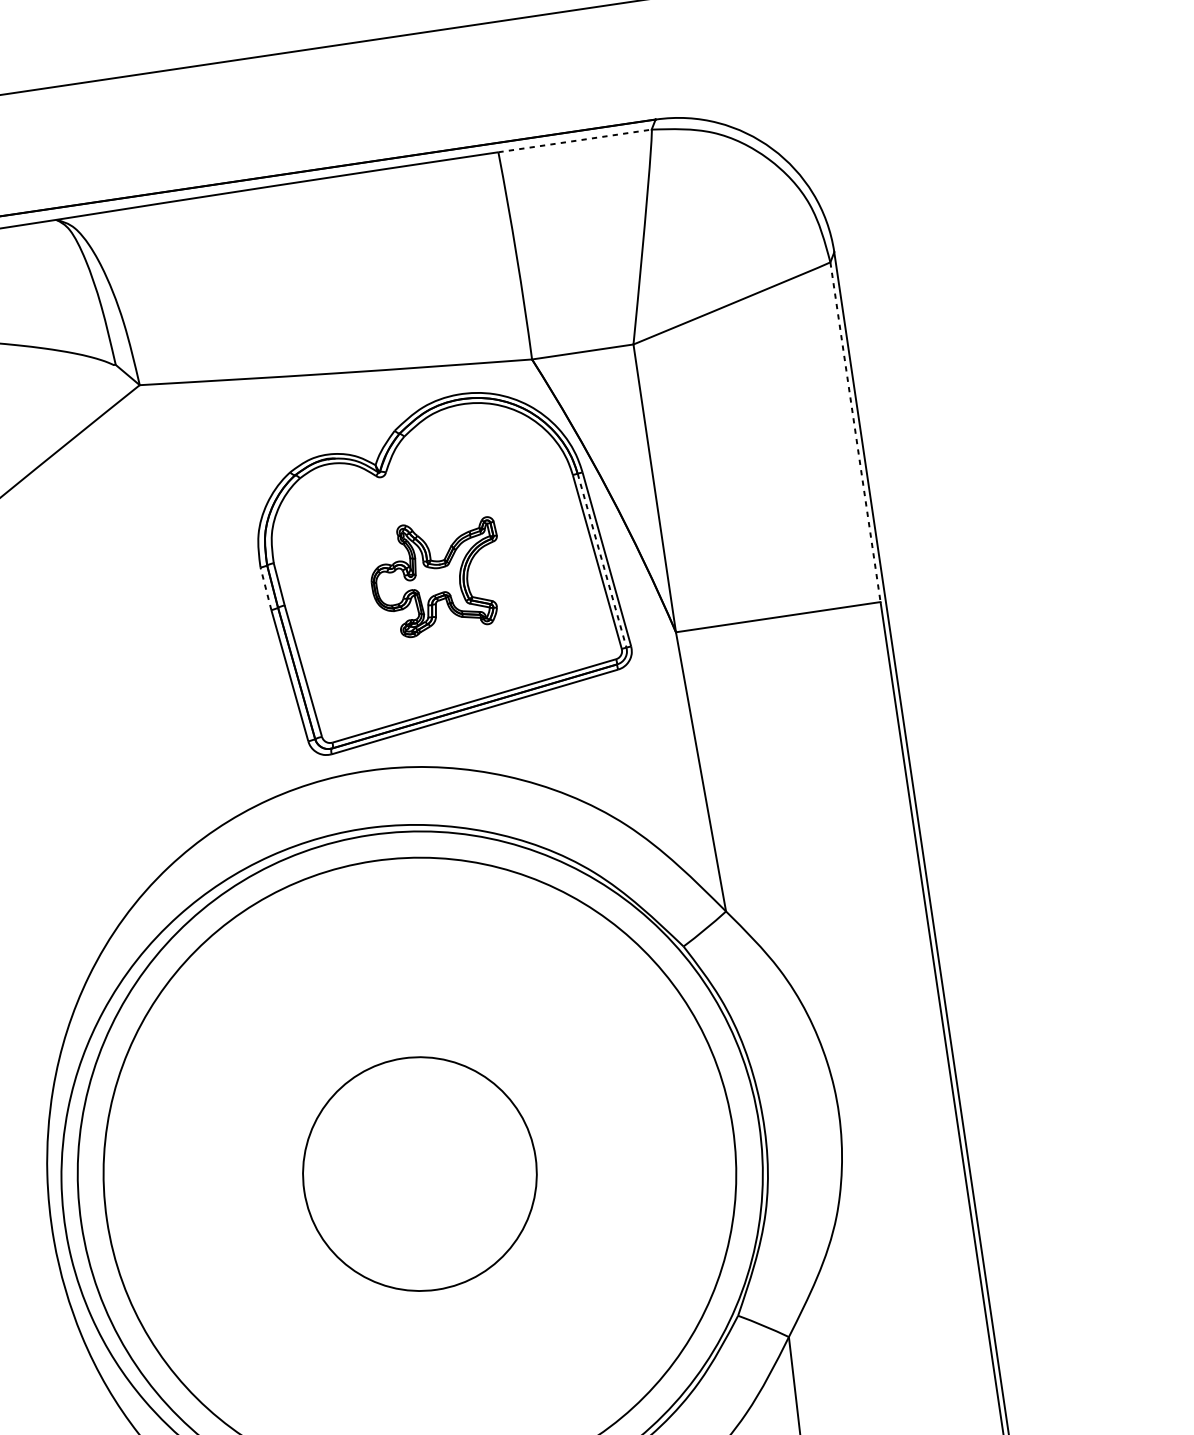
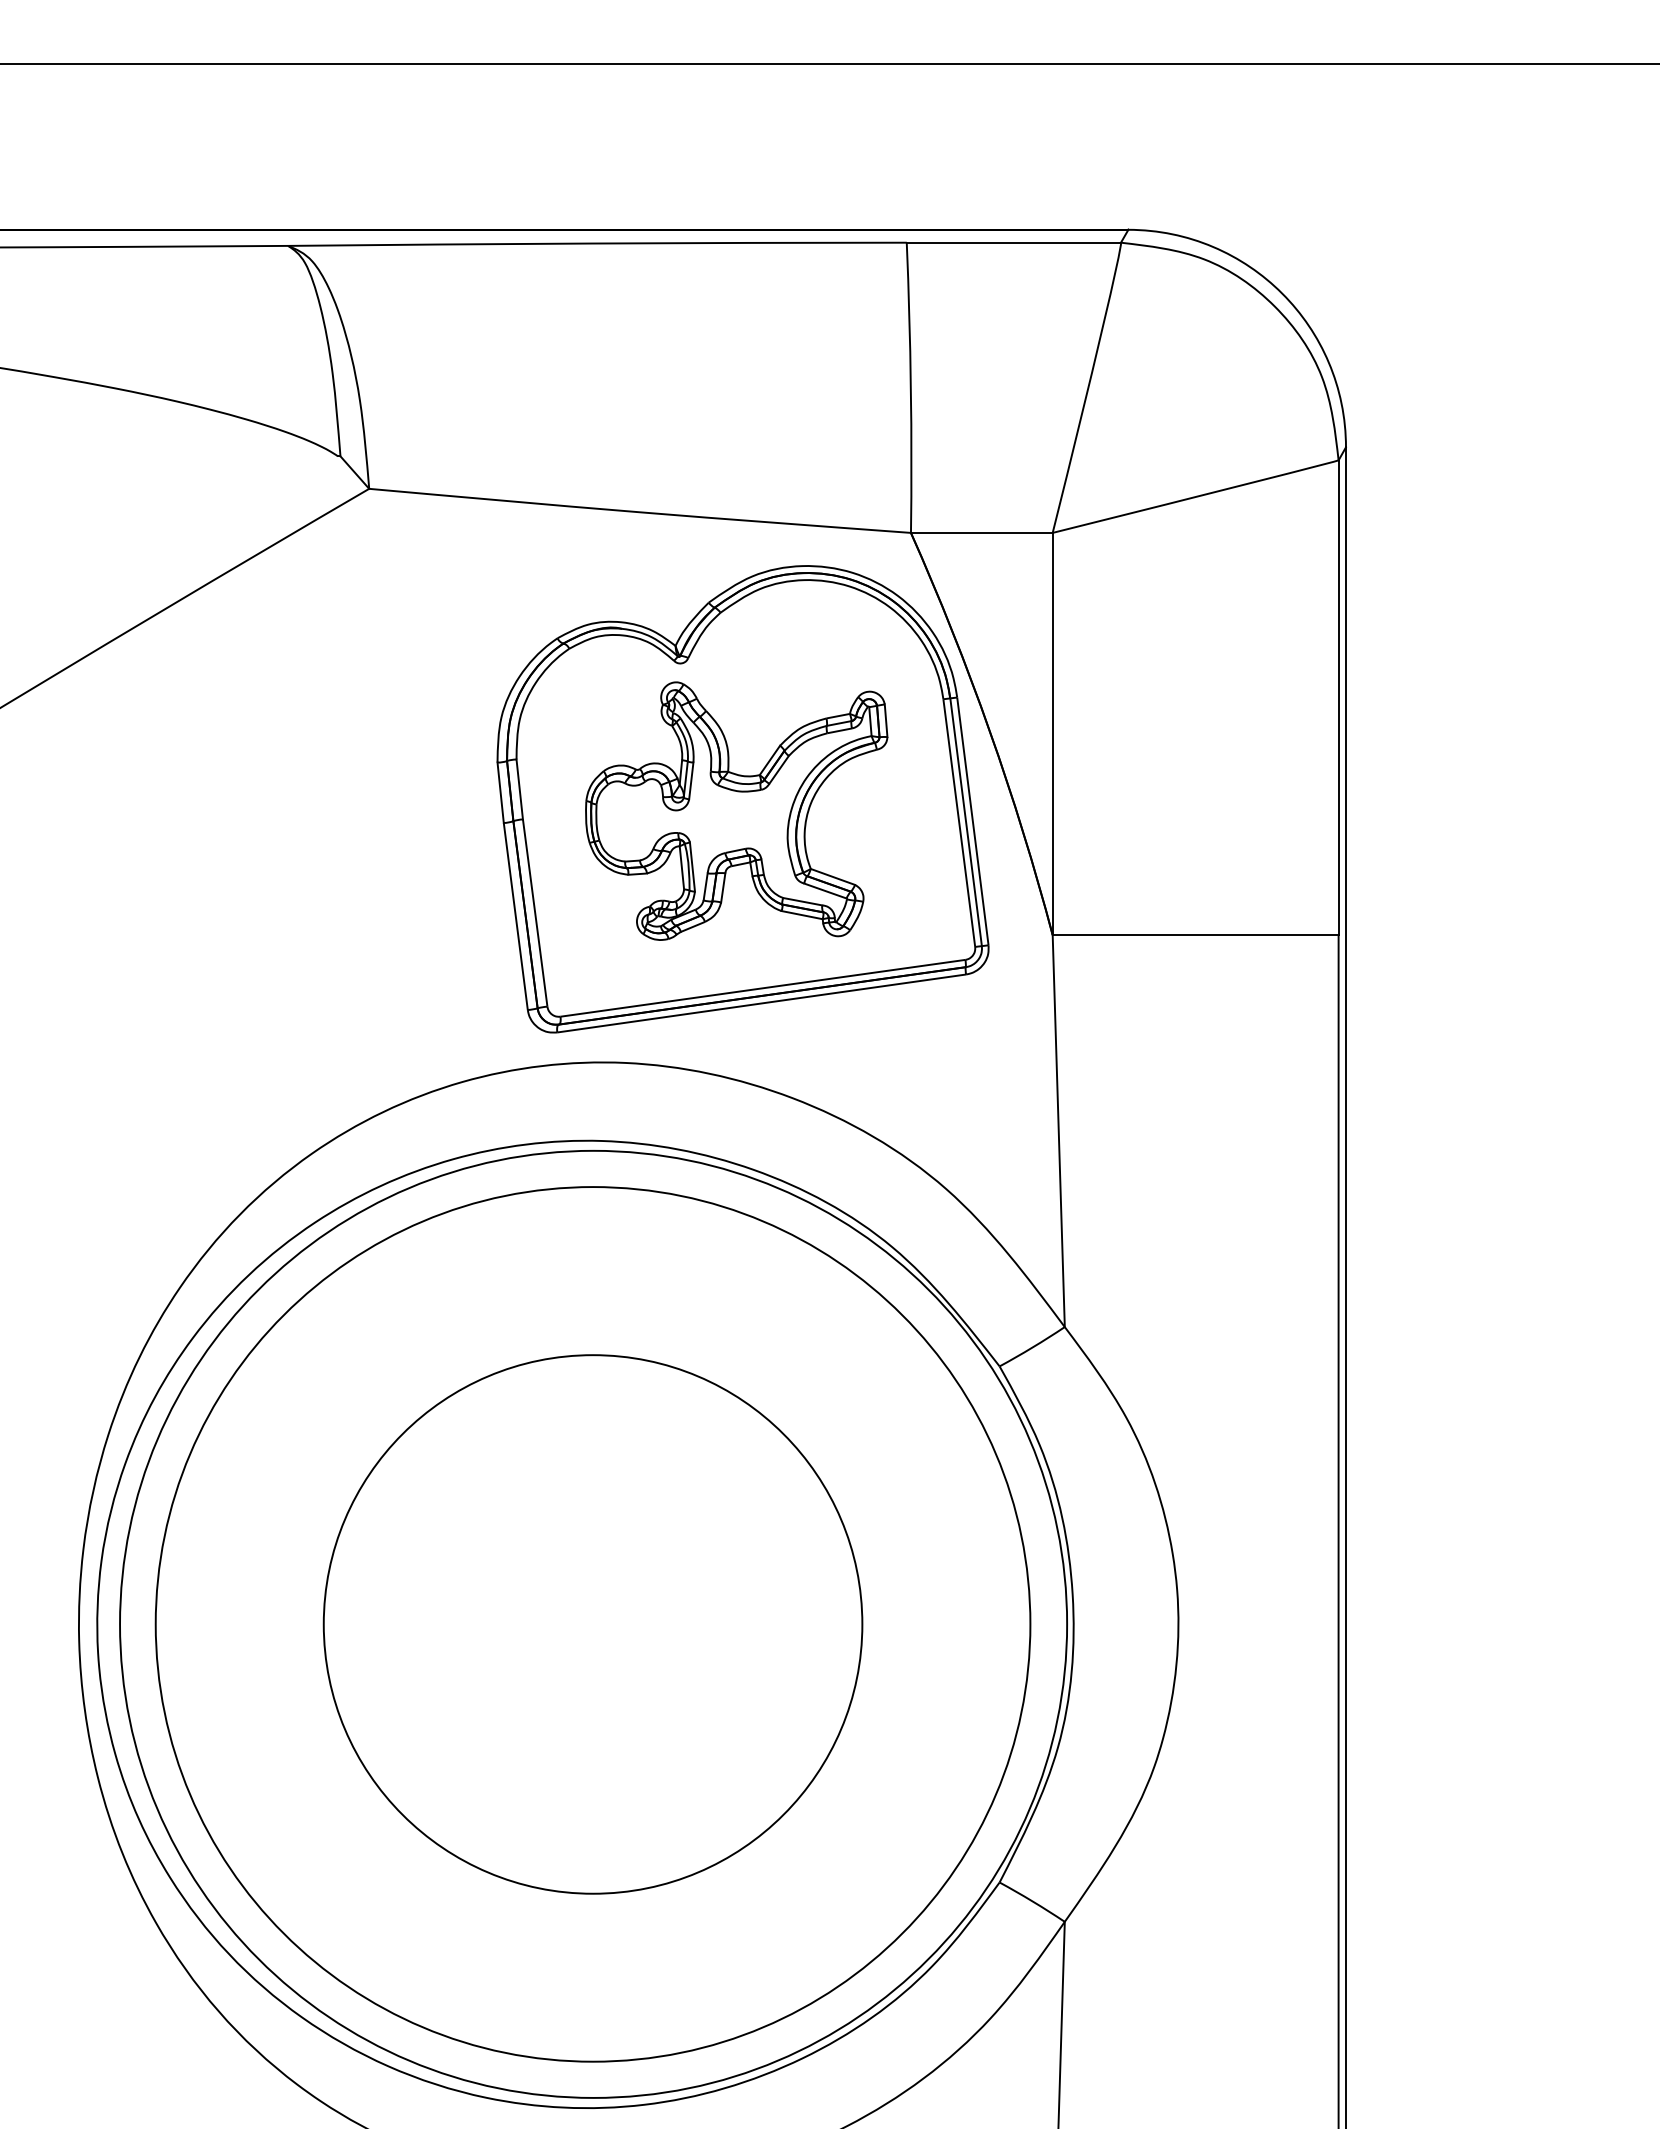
line: (575, 140) -> (1014, 242), dashed -> solid
line: (855, 432) -> (1338, 698), dashed -> solid
line: (602, 560) -> (966, 822), dashed -> solid
part: (436, 576) -> (736, 810), size x1.67
line: (265, 588) -> (500, 792), dashed -> solid
circle: (419, 1174) -> (592, 1624), size x1.67

